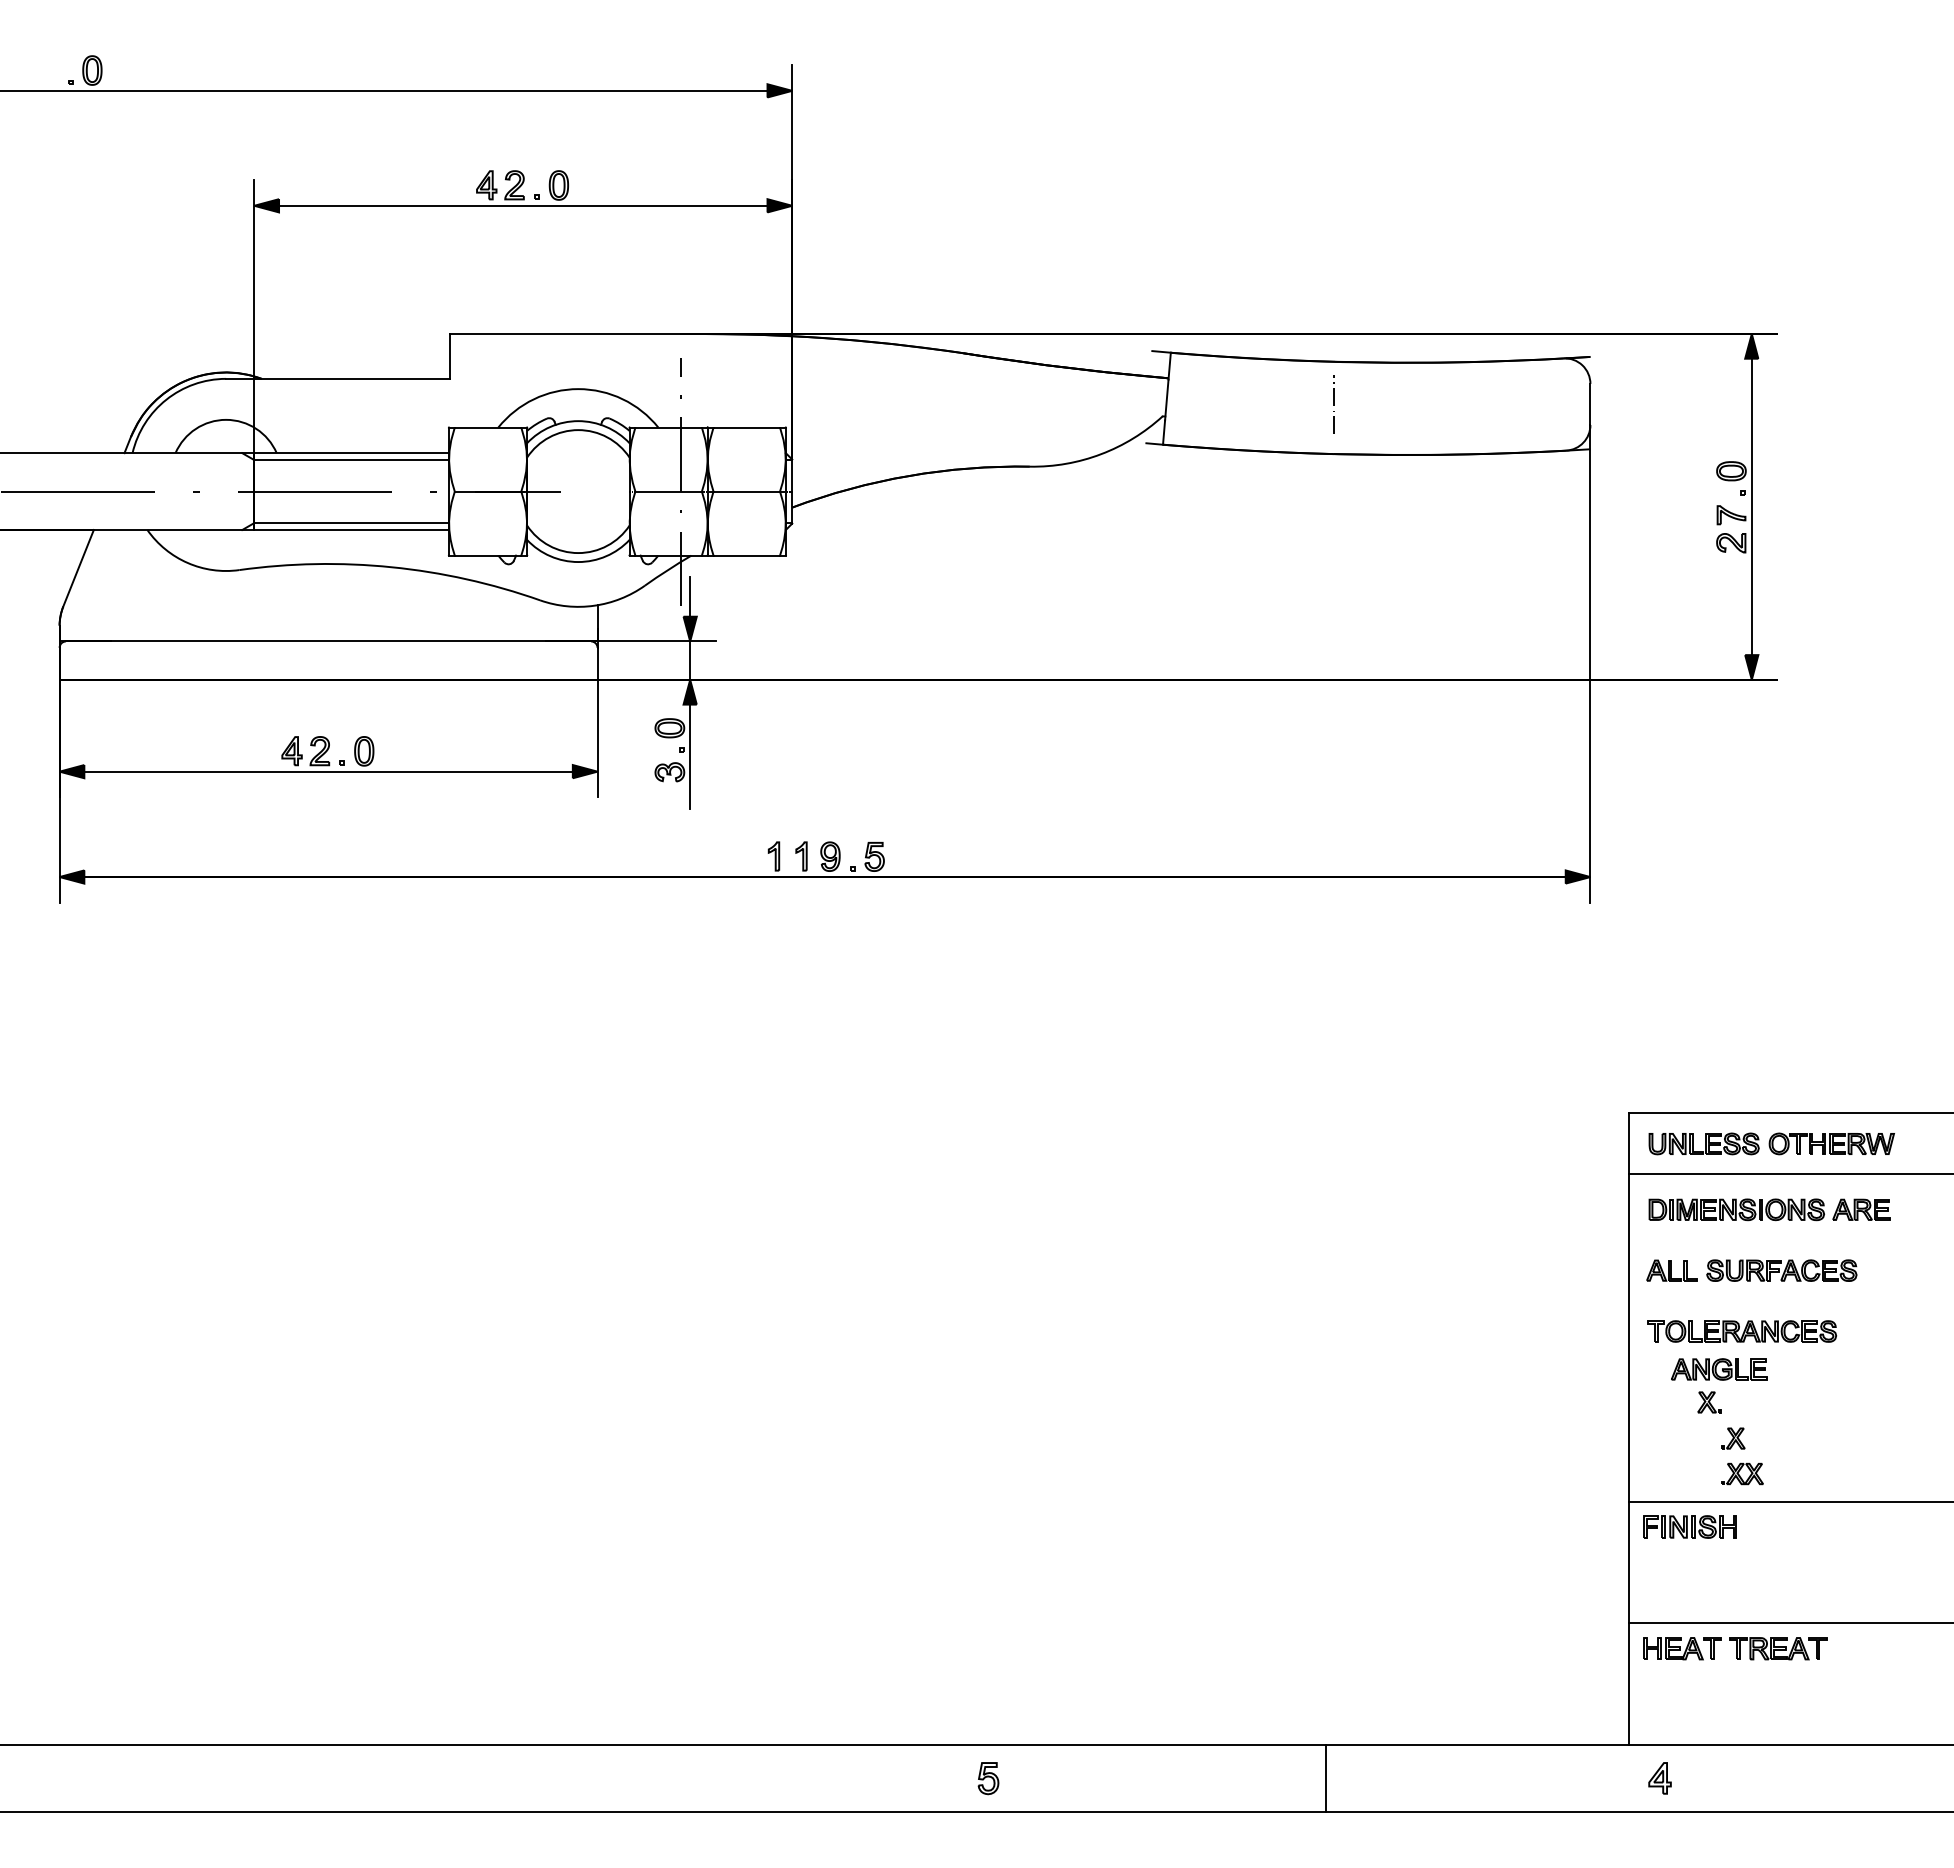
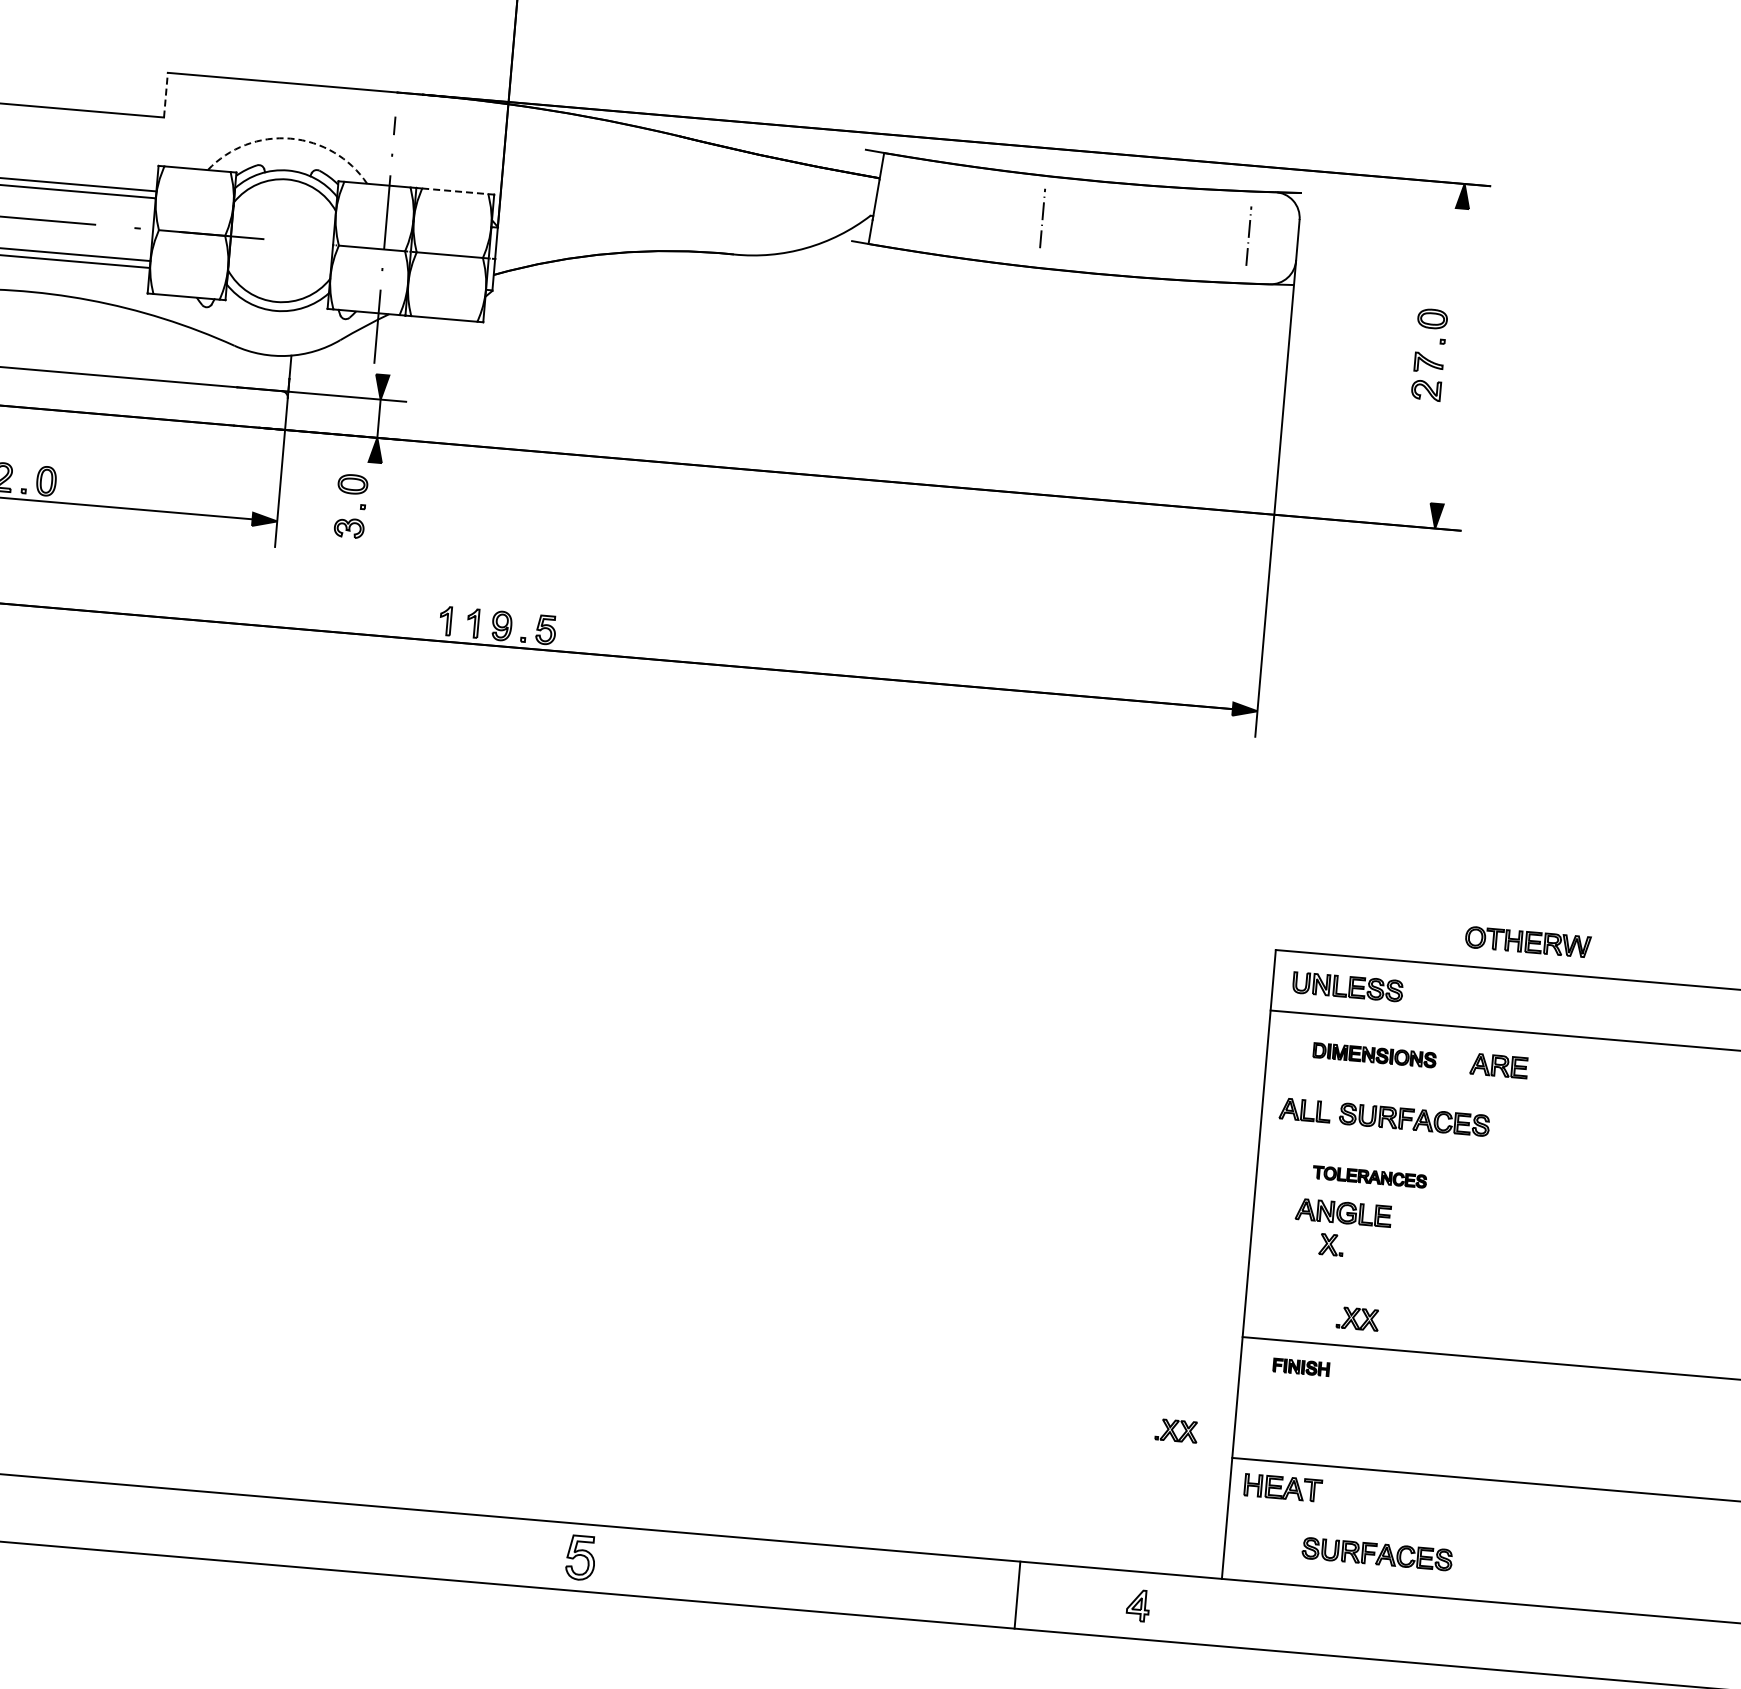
line: (450, 355) -> (166, 94), solid -> dashed
arc: (578, 389) -> (290, 139), solid -> dashed
line: (1540, 404) -> (1248, 236), added
line: (747, 427) -> (456, 191), solid -> dashed
line: (1751, 506) -> (1449, 355), removed
line: (690, 596) -> (384, 354), removed
line: (690, 756) -> (371, 514), removed
part: (1831, 1143) -> (1527, 941), moved
part: (1736, 1209) -> (1374, 1054), size x0.7
part: (1742, 1331) -> (1370, 1177), size x0.6
part: (1733, 1438) -> (1352, 1282), removed
part: (1689, 1526) -> (1300, 1366), size x0.6
part: (1571, 1600) -> (1176, 1430), added
part: (1778, 1648) -> (1378, 1495), removed
part: (1781, 1706) -> (1376, 1553), added
line: (1325, 1777) -> (1017, 1594), moved
part: (988, 1778) -> (580, 1557), size x1.4
part: (1659, 1778) -> (1137, 1605), moved

